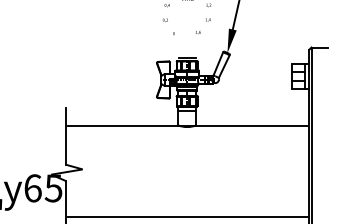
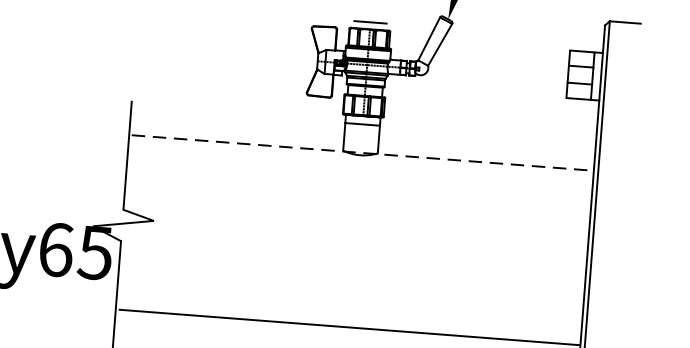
line: (188, 125) -> (362, 152), solid -> dashed

